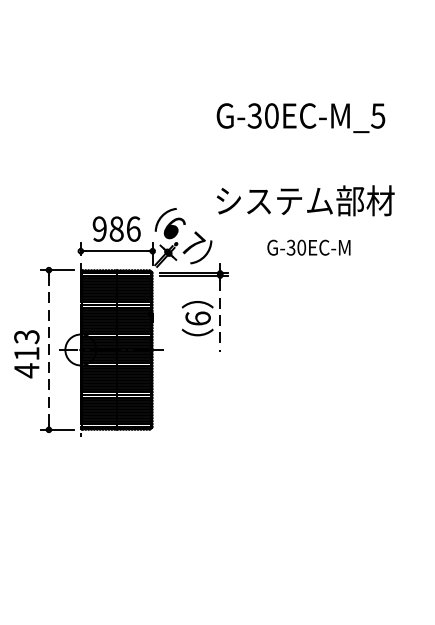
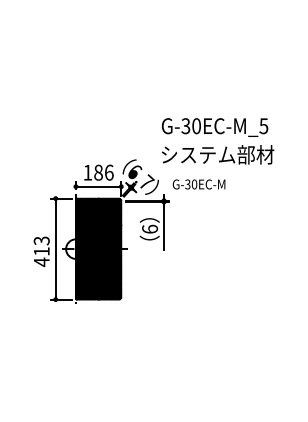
text: (300, 118) -> (214, 127), moved
text: (99, 228) -> (87, 172), 986 -> 186
text: (308, 247) -> (198, 184), moved
line: (220, 315) -> (164, 227), dashed -> solid
line: (48, 350) -> (55, 249), dashed -> solid

